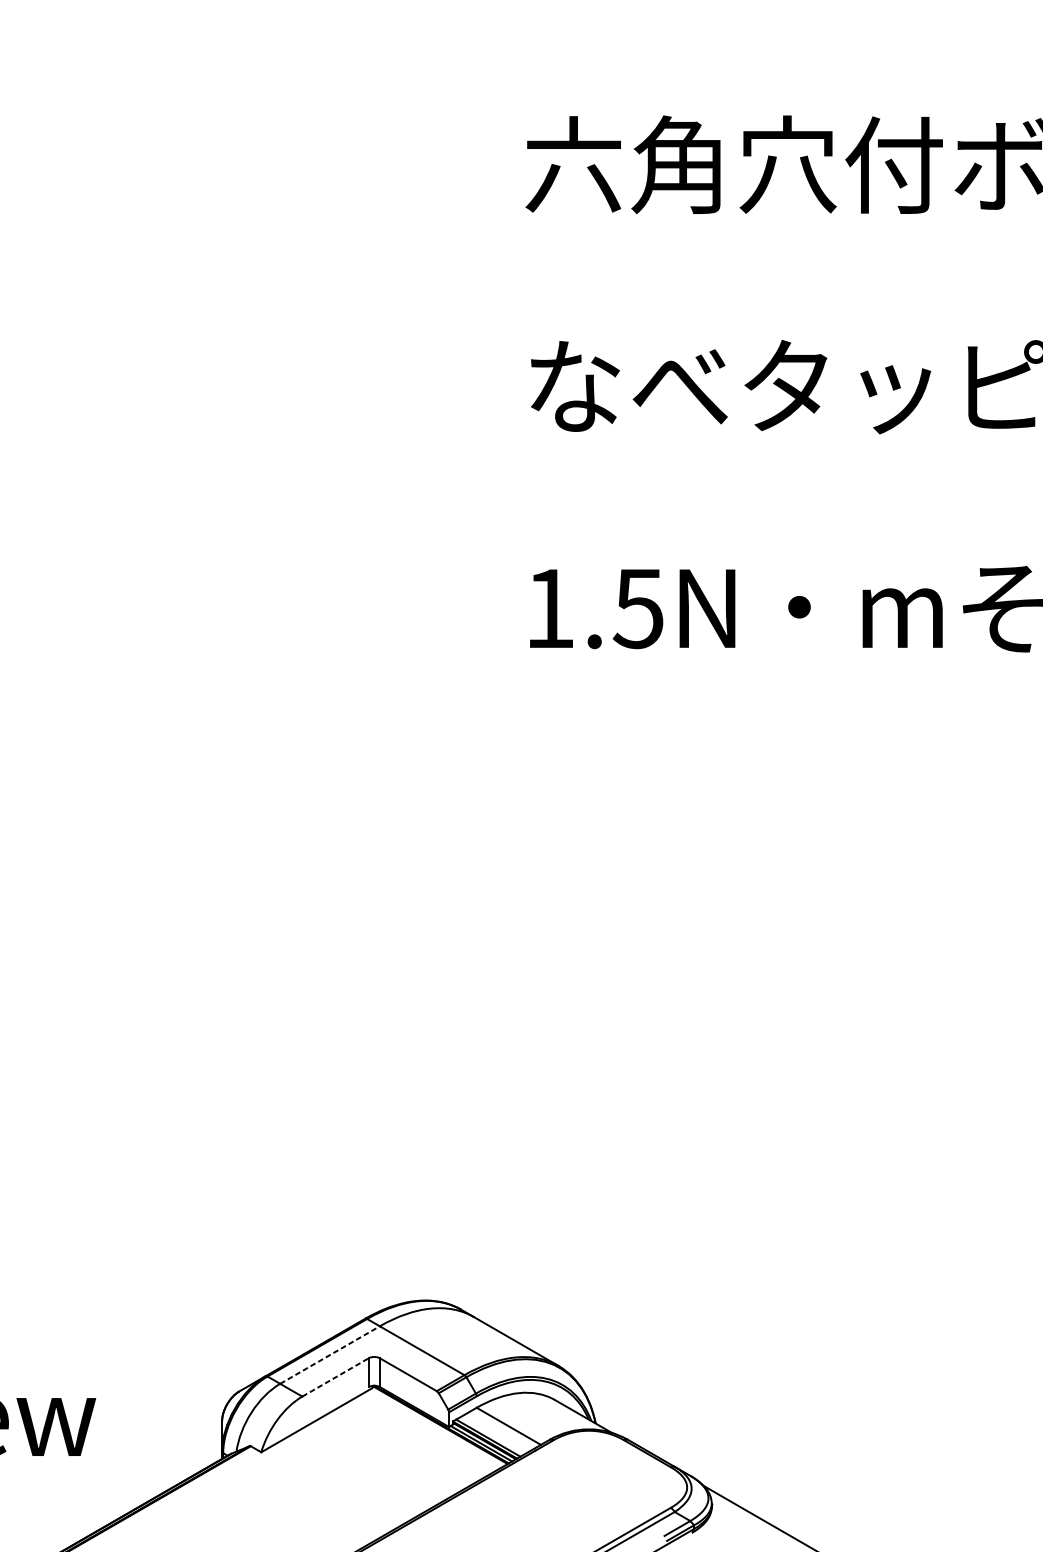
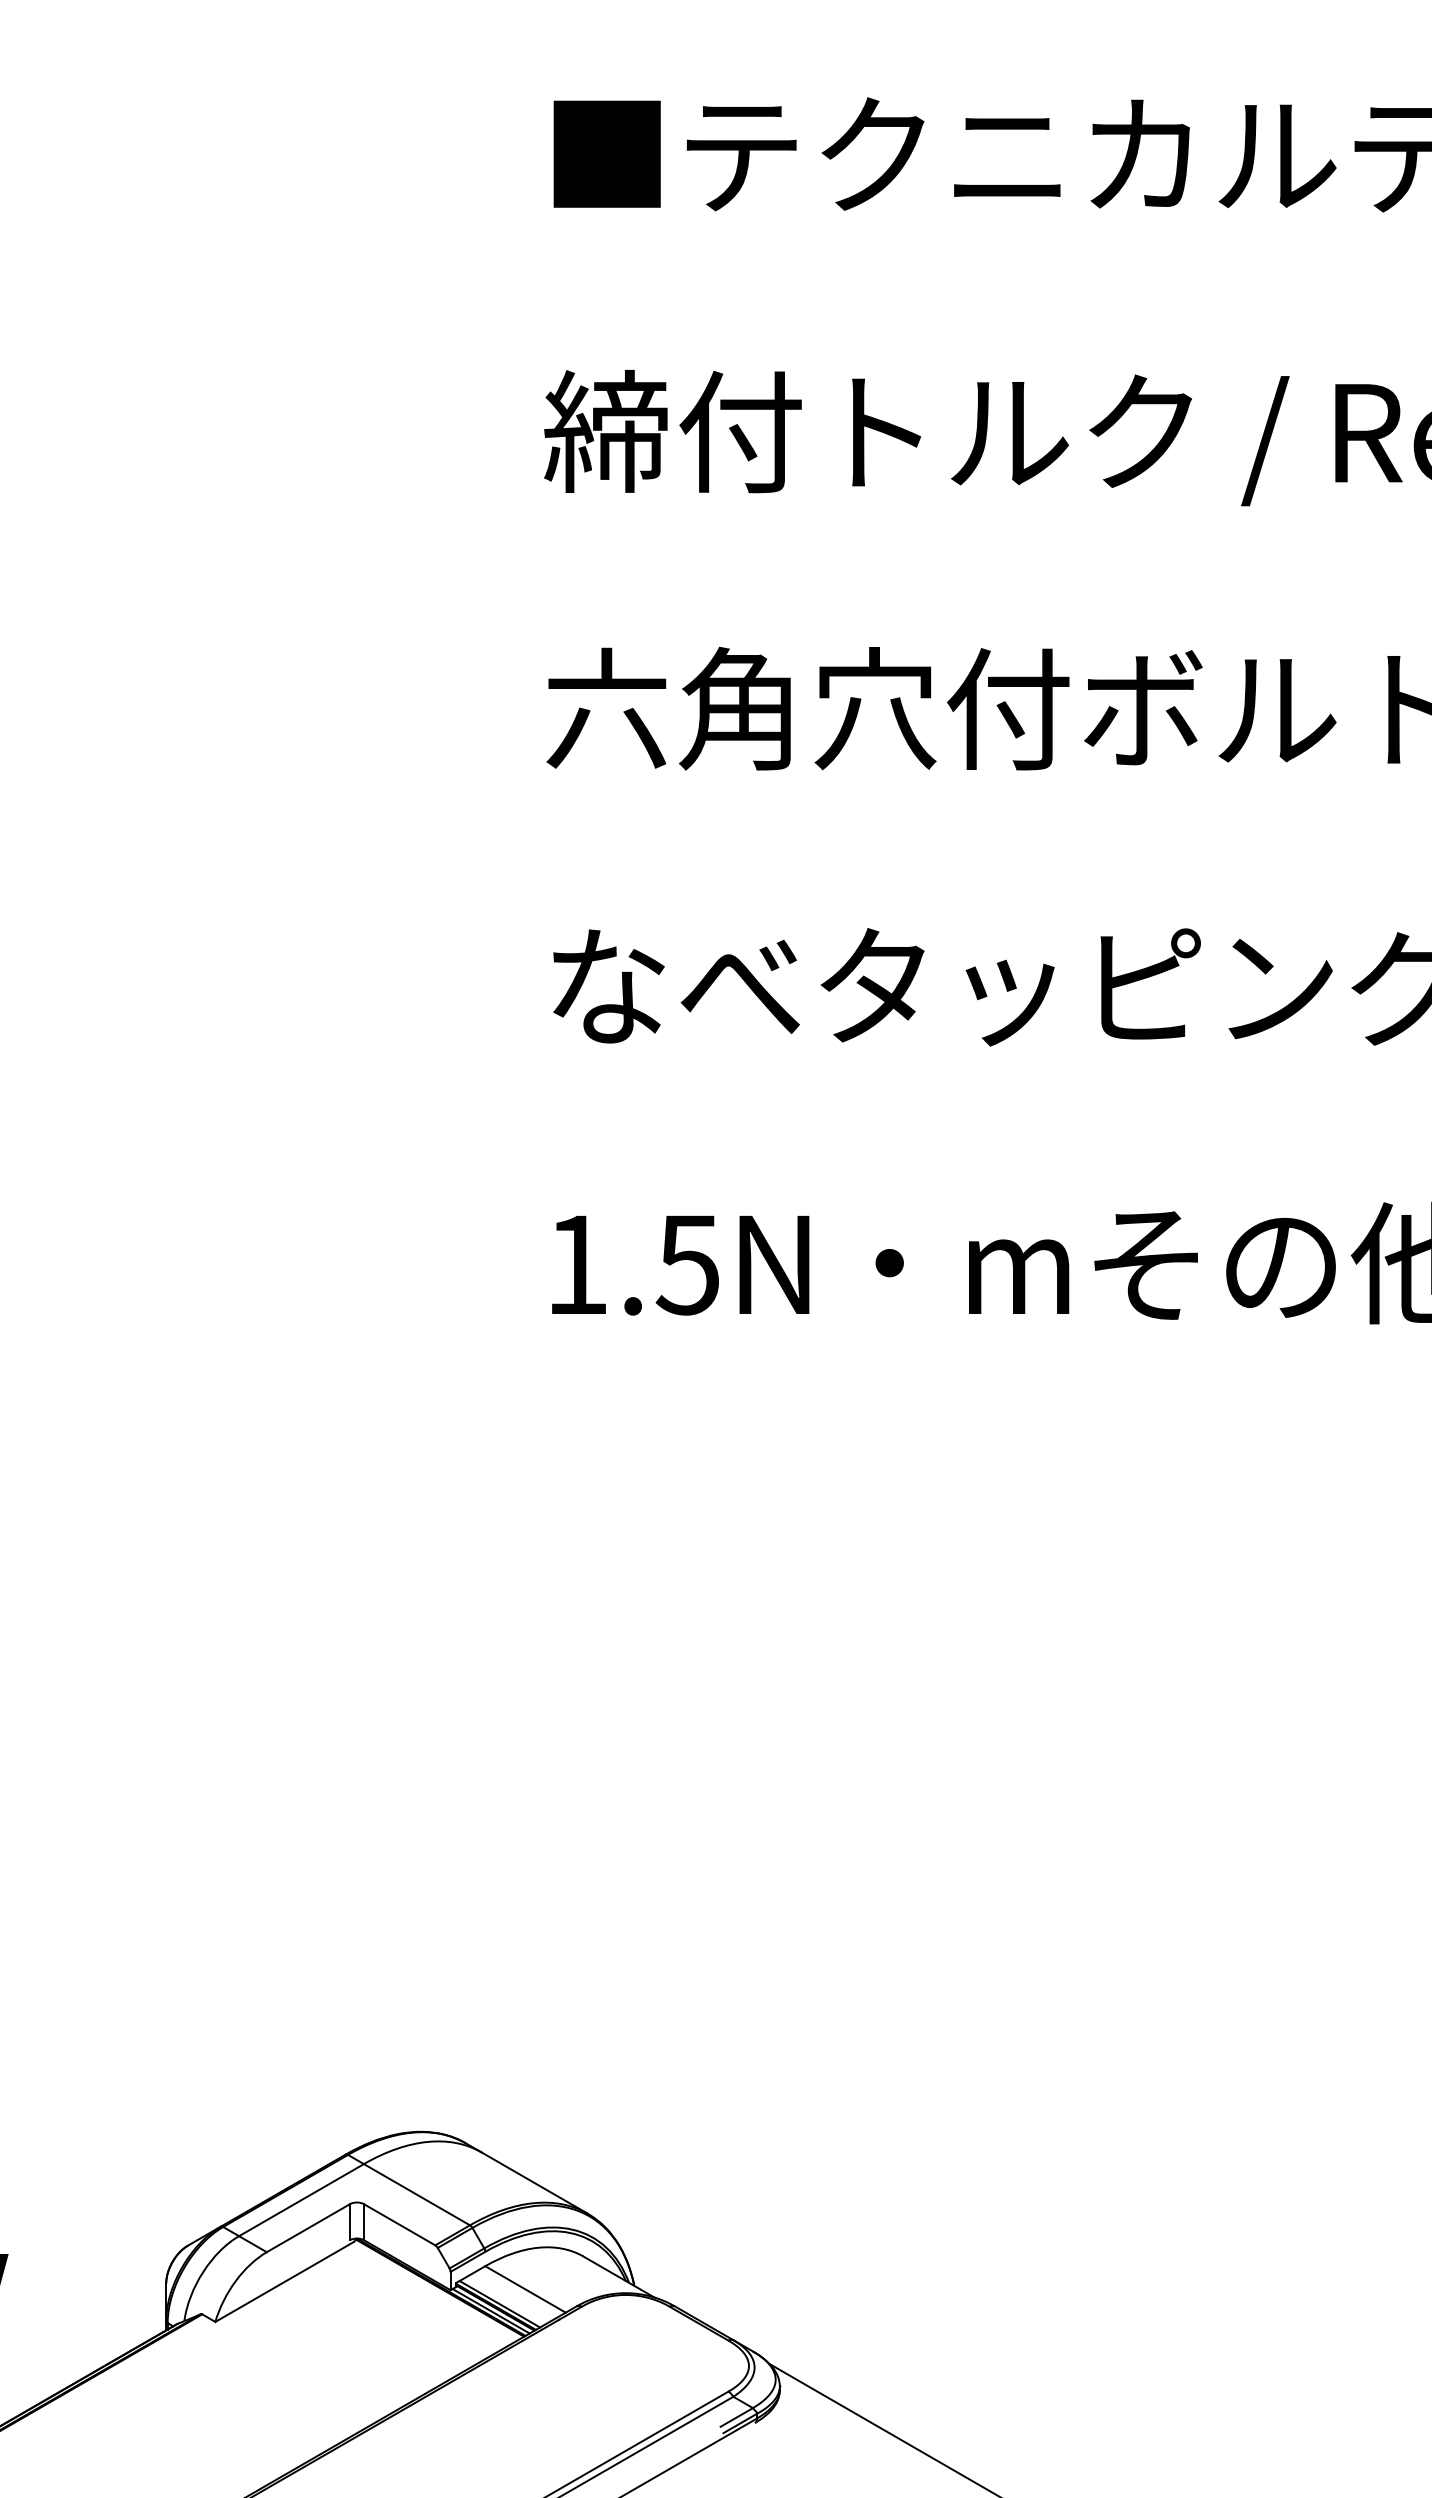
line: (330, 1354) -> (301, 2199), dashed -> solid
line: (335, 1376) -> (308, 2227), dashed -> solid

